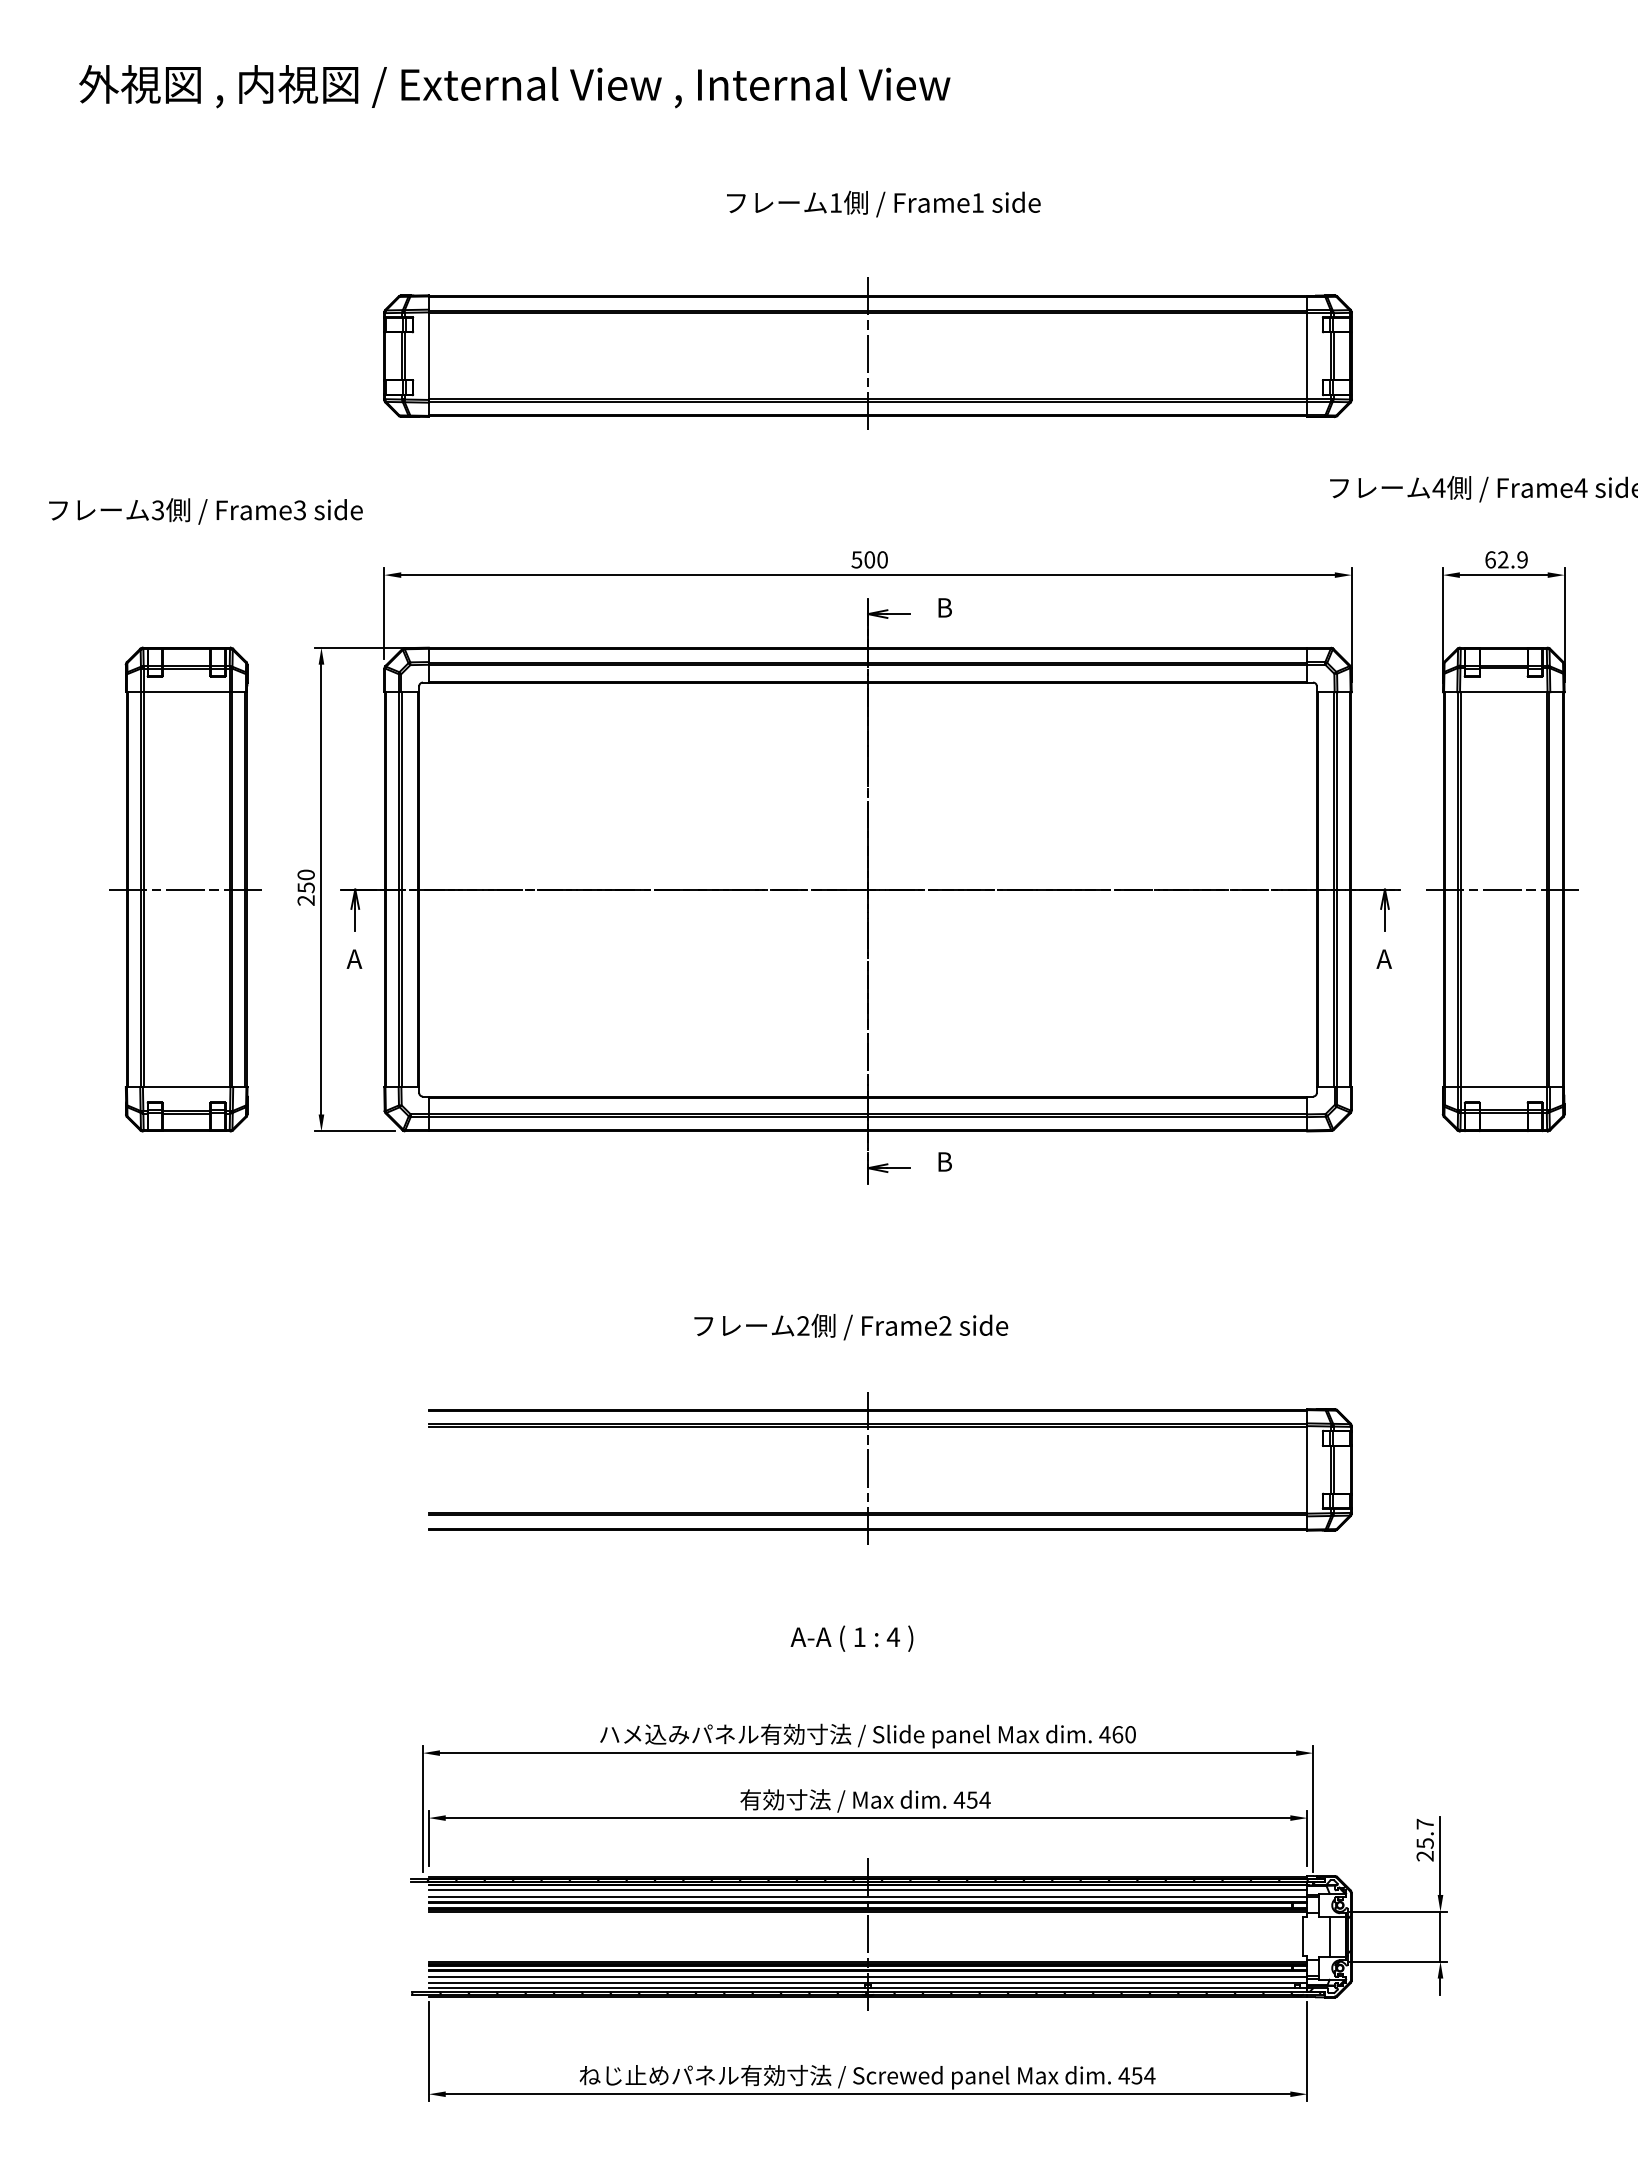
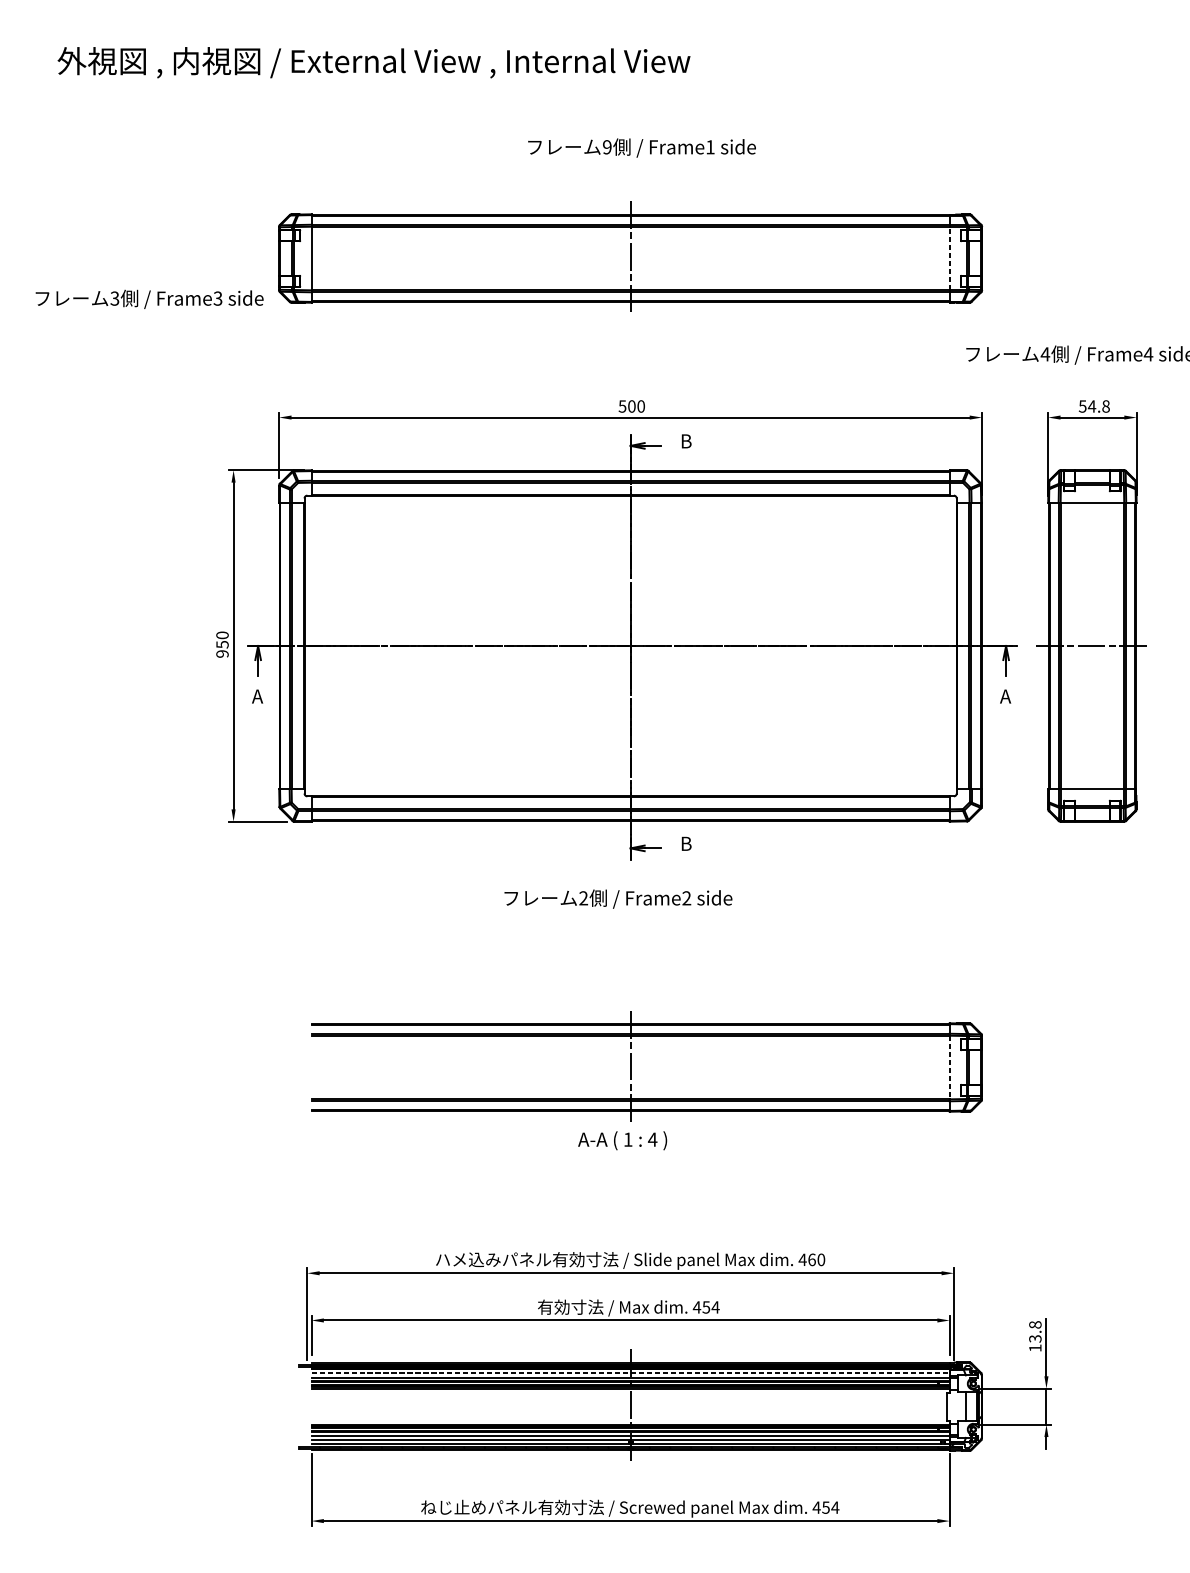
text: (835, 202) -> (606, 146), 1 -> 9
line: (1307, 355) -> (949, 258), solid -> dashed
text: (205, 511) -> (149, 299), moved
text: (1506, 559) -> (1094, 406), 62.9 -> 54.8
part: (185, 889) -> (134, 645), removed
text: (305, 900) -> (221, 653), 250 -> 950
text: (851, 1326) -> (618, 898), moved
line: (1307, 1469) -> (949, 1067), solid -> dashed
text: (851, 1638) -> (622, 1140), moved
text: (1424, 1839) -> (1034, 1336), 25.7 -> 13.8
line: (868, 1890) -> (630, 1373), solid -> dashed

